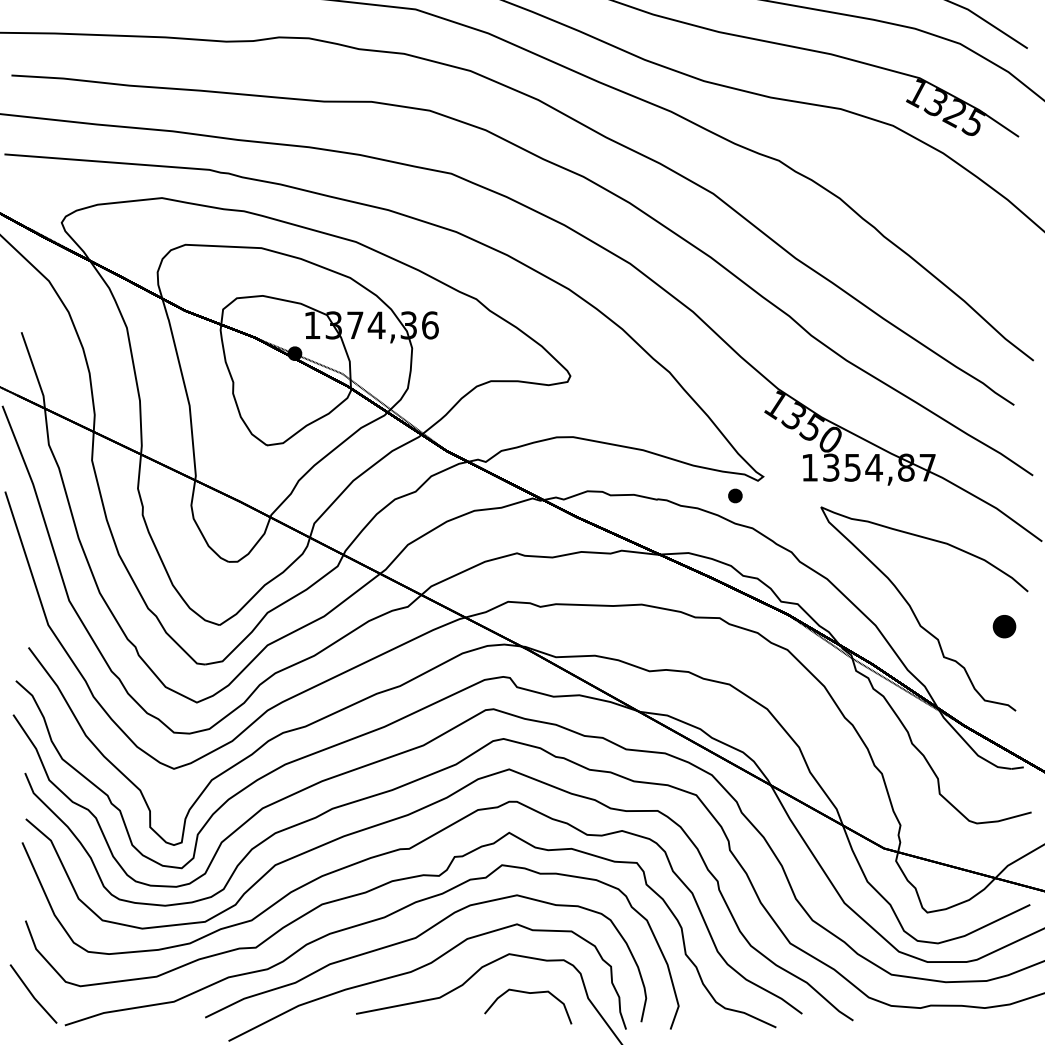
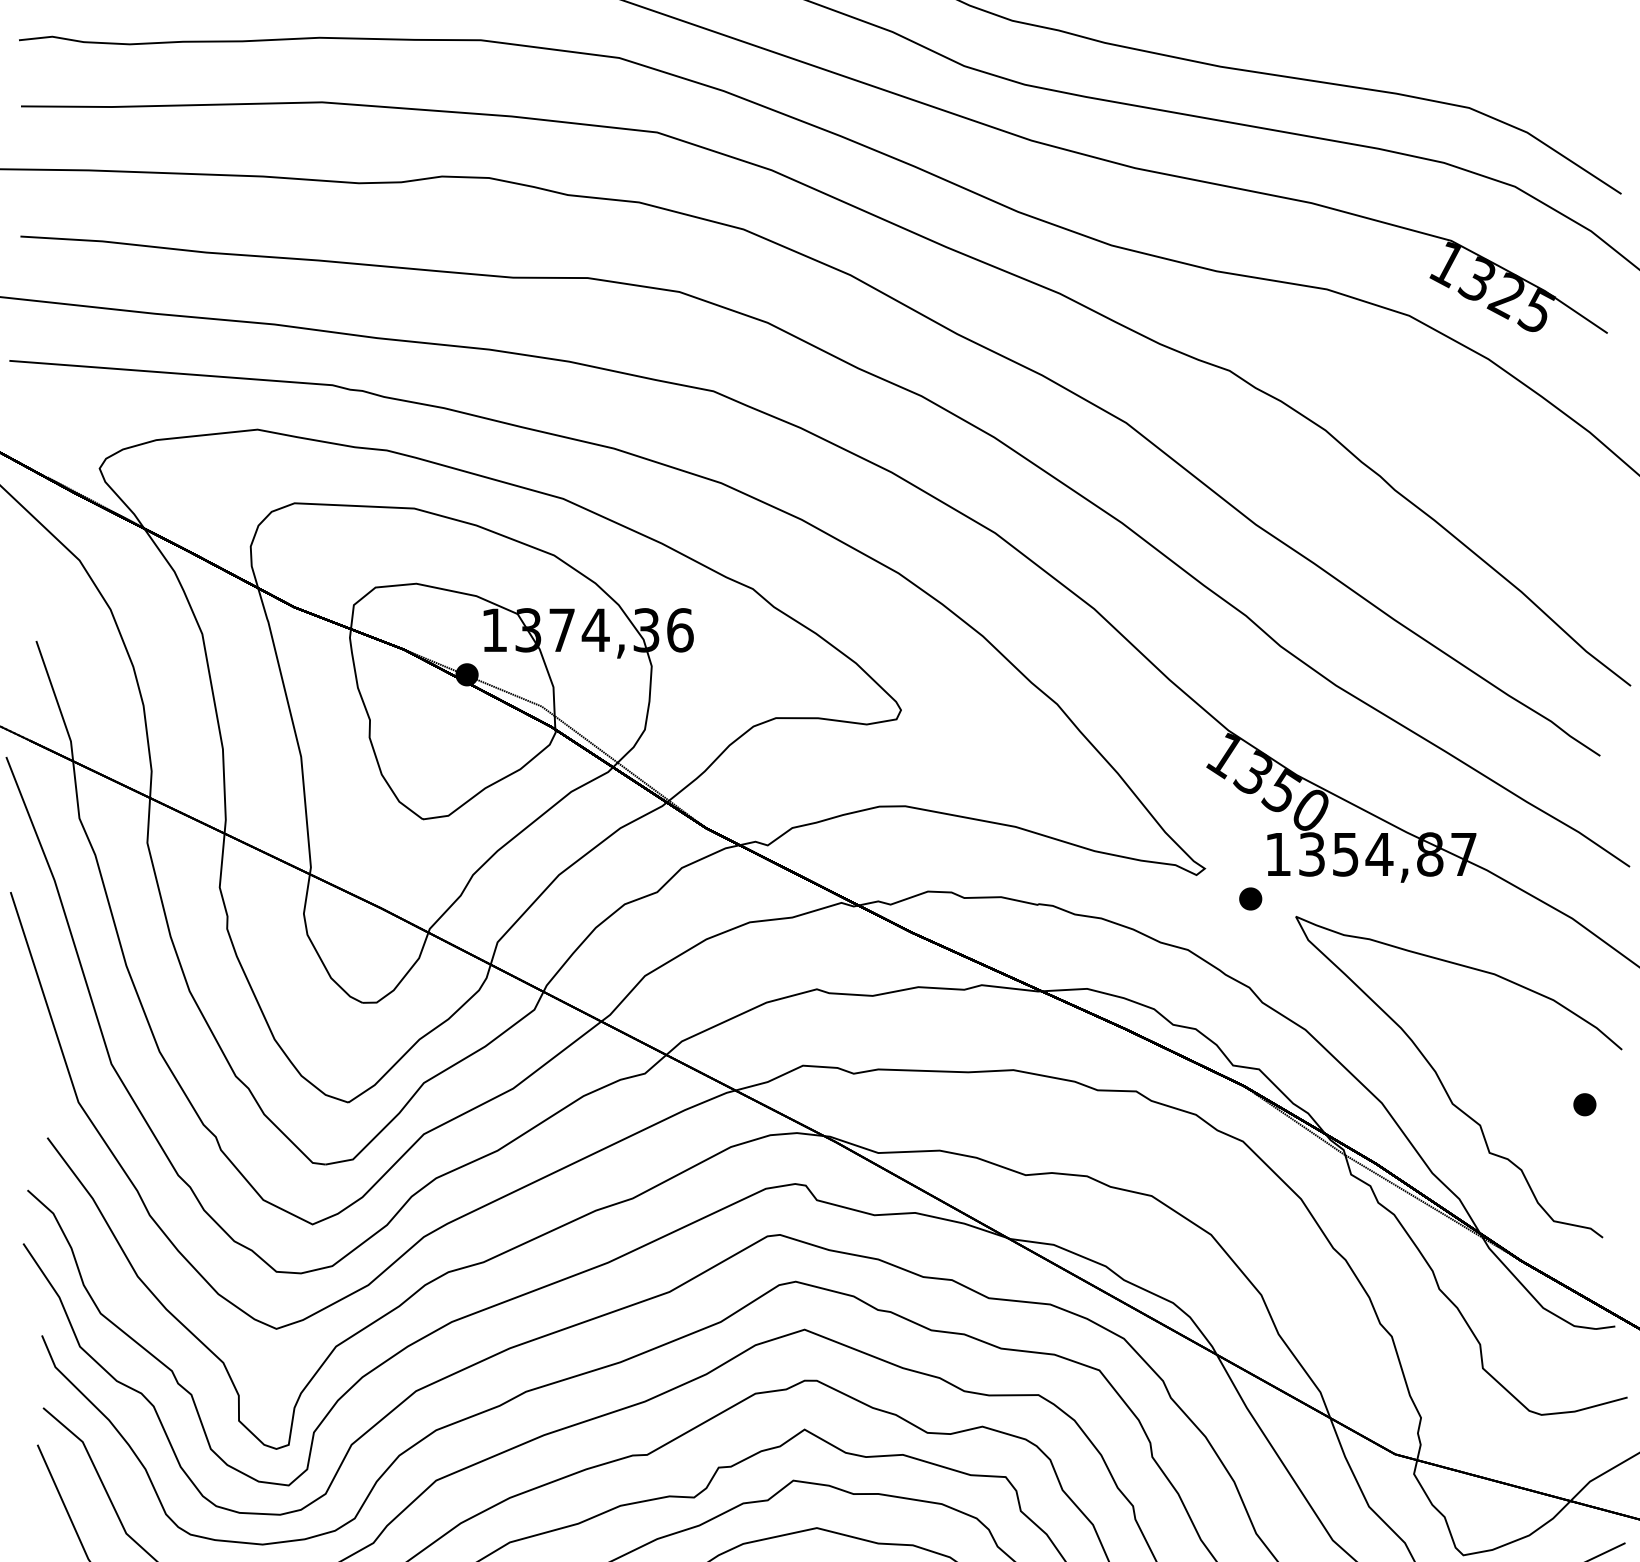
part: (735, 495) -> (1250, 898), moved
part: (1004, 626) -> (1584, 1104), size x0.62

